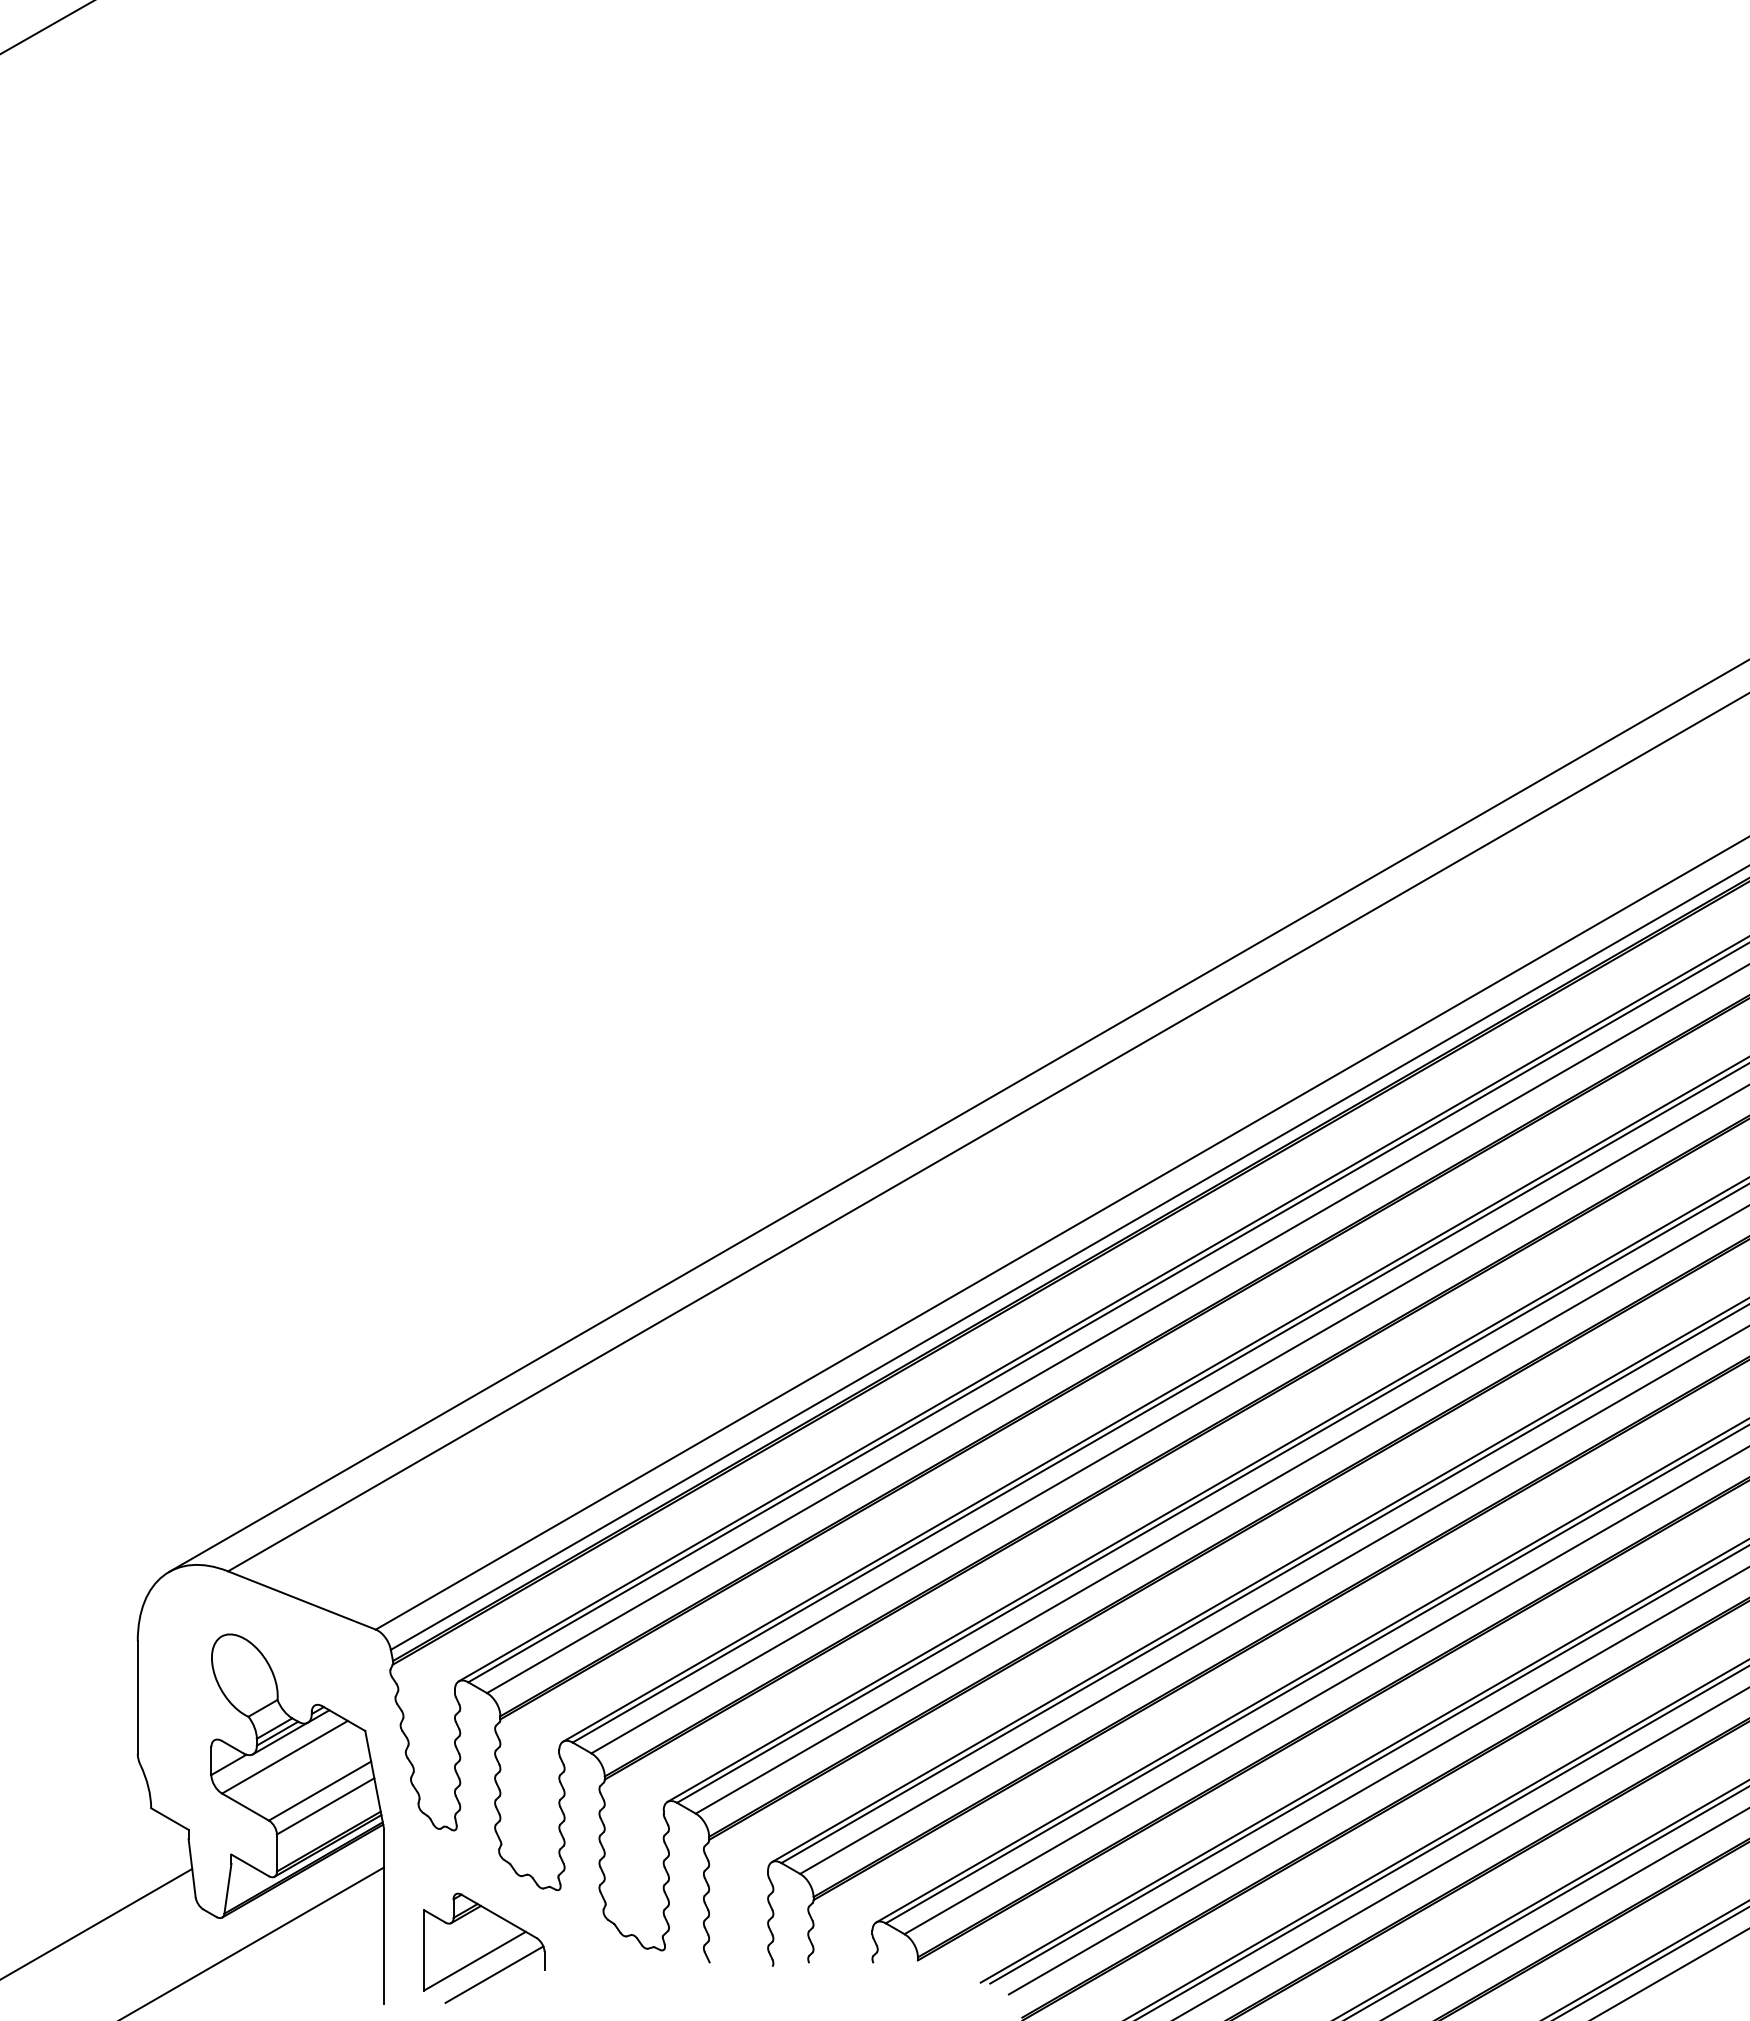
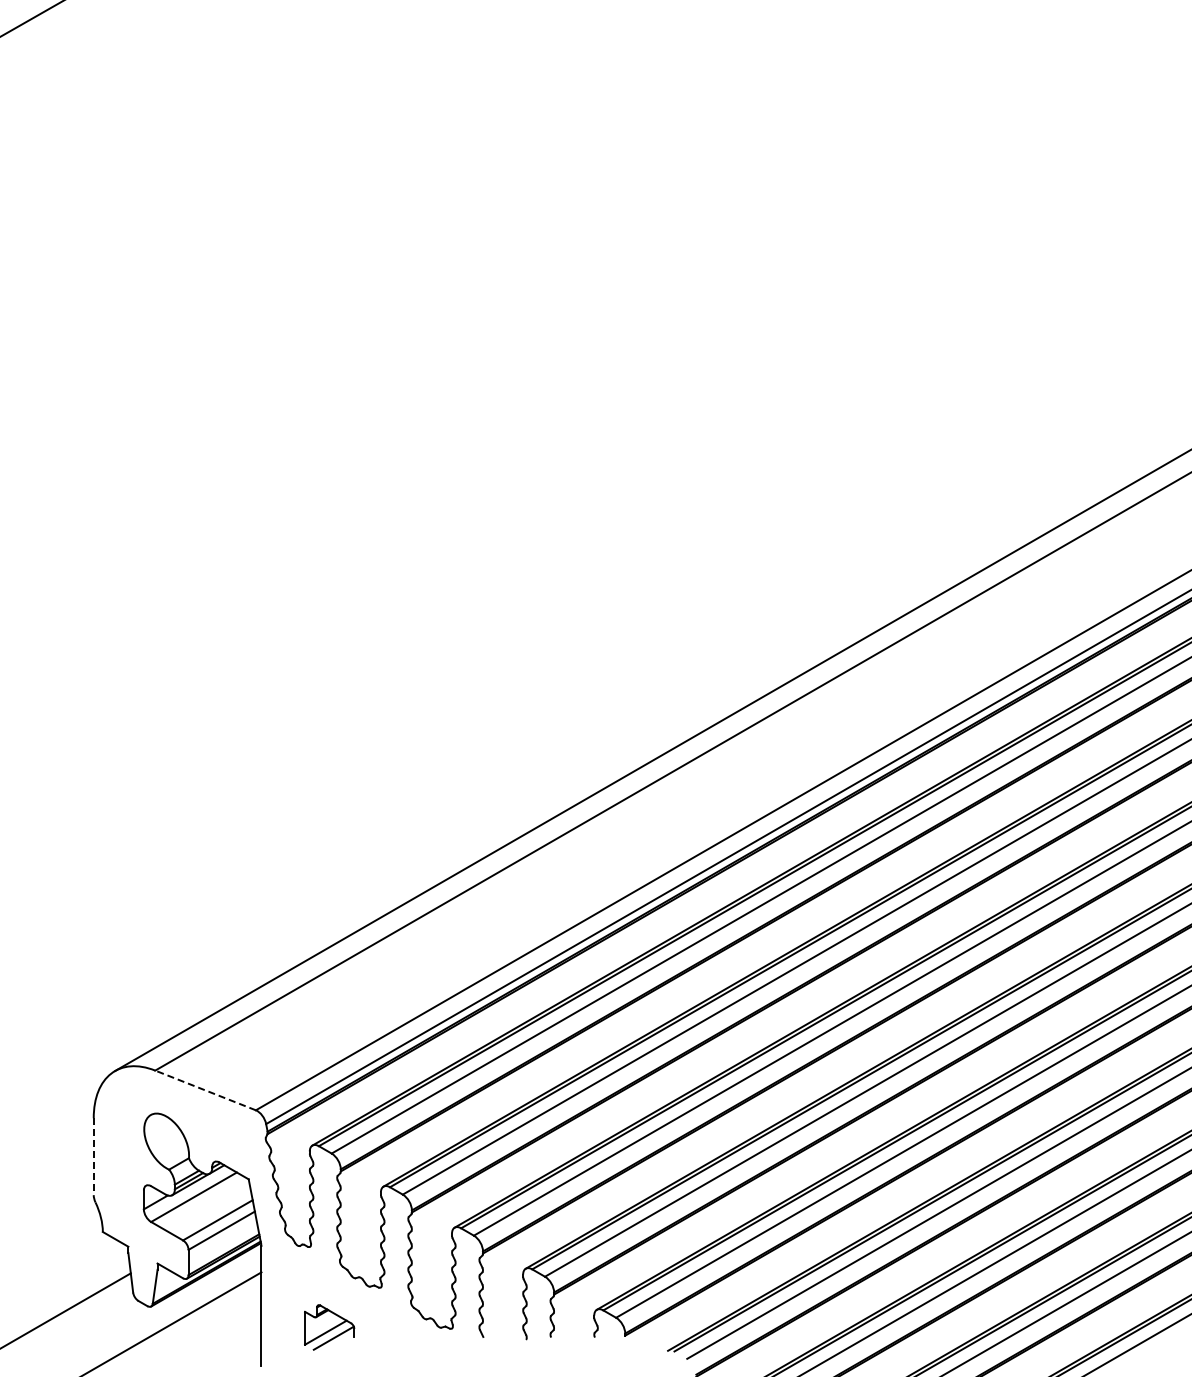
line: (301, 1600) -> (205, 1090), solid -> dashed
line: (137, 1698) -> (93, 1157), solid -> dashed
part: (483, 1948) -> (329, 1327), size x0.6

